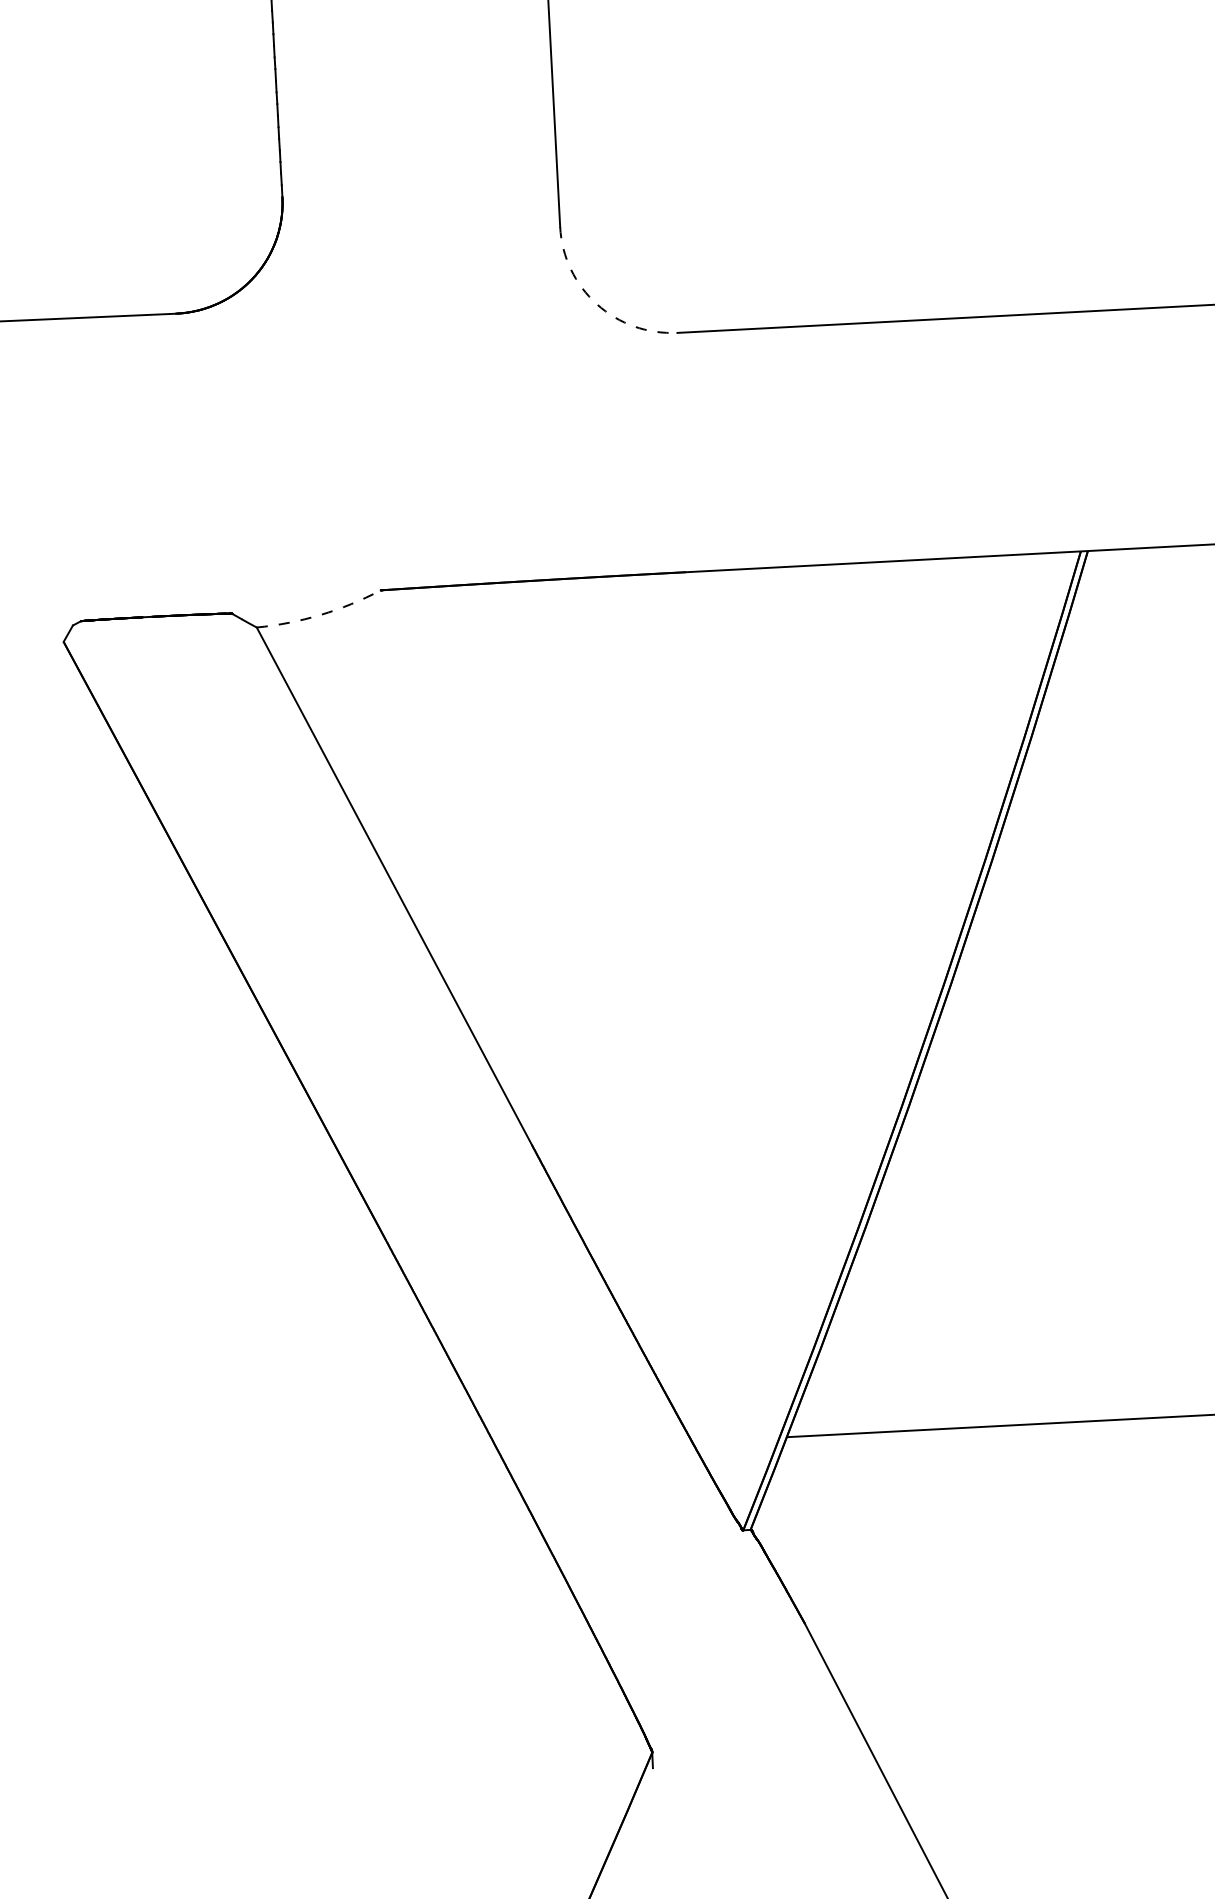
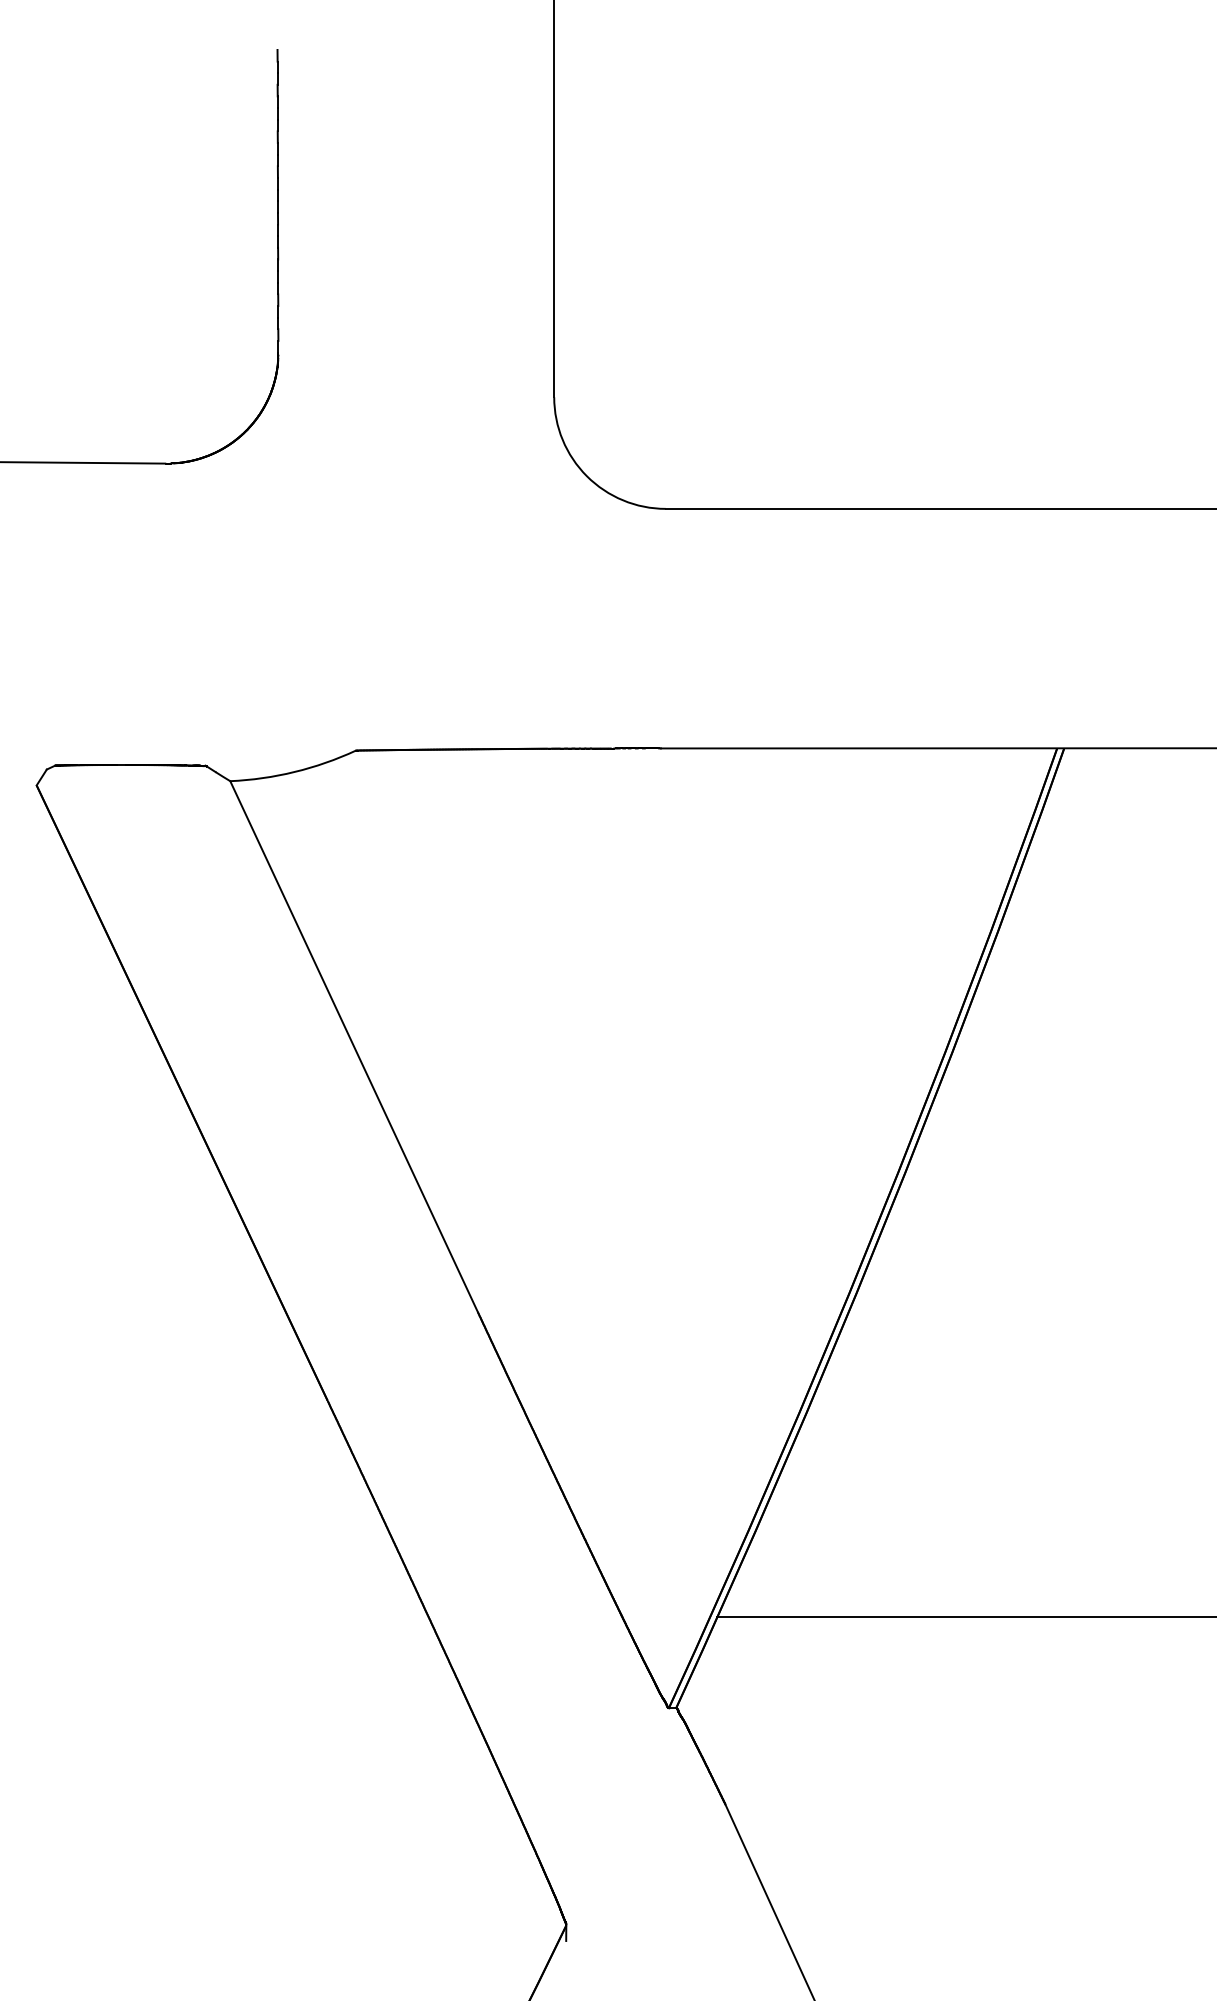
arc: (596, 304) -> (586, 476), dashed -> solid
arc: (320, 615) -> (294, 772), dashed -> solid

